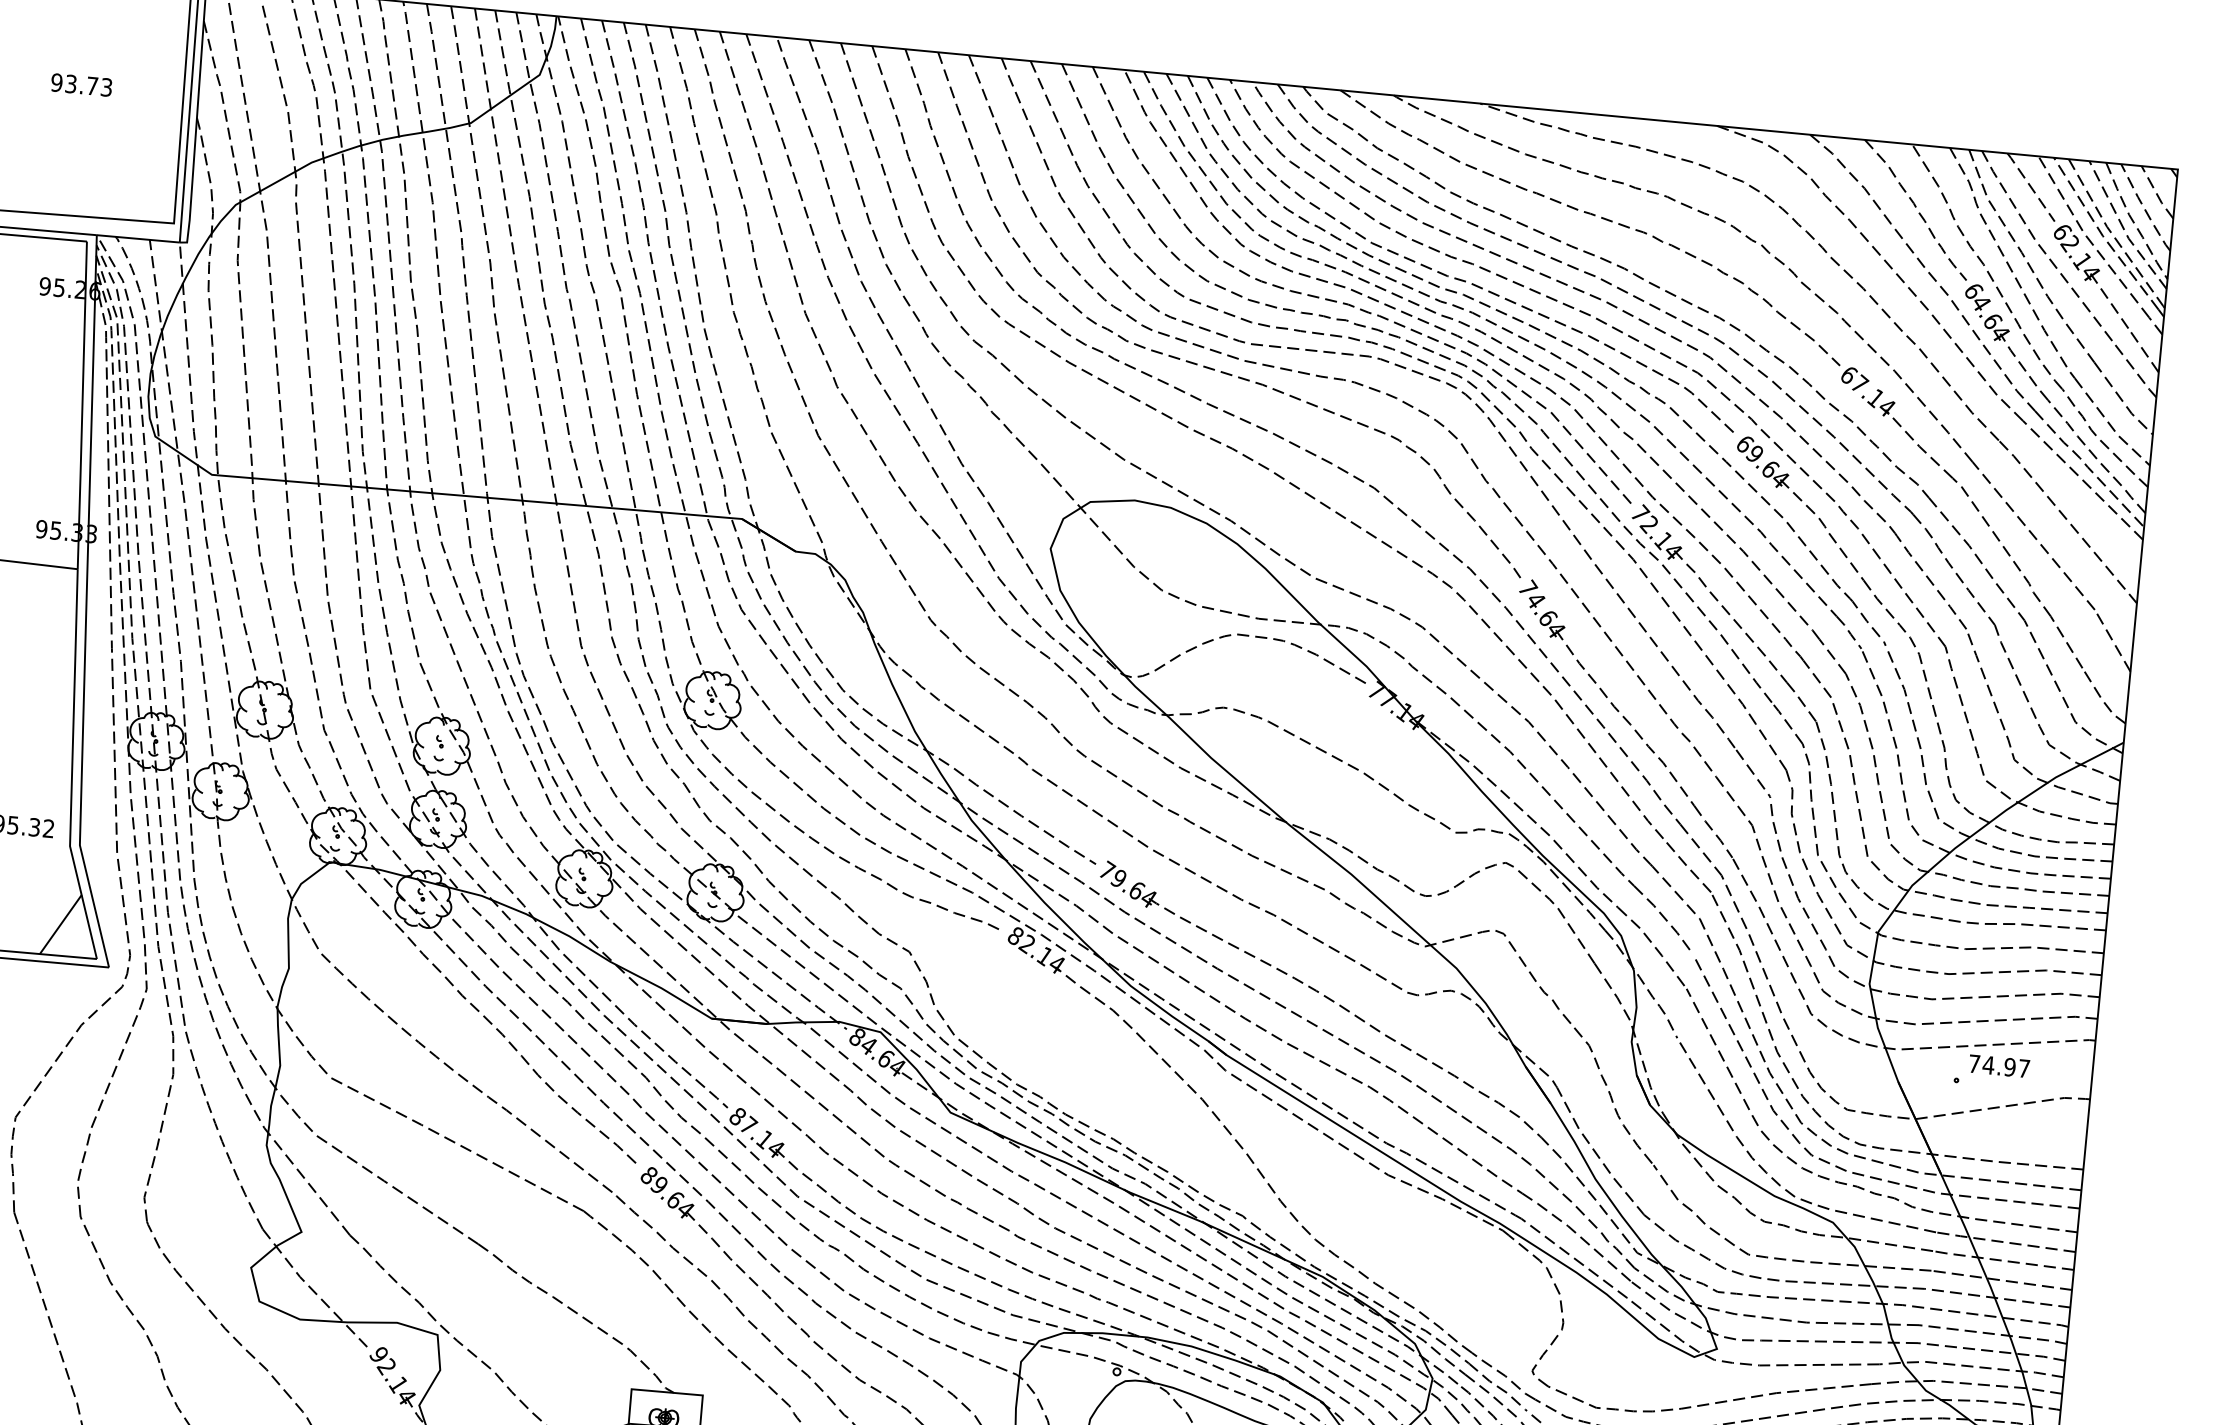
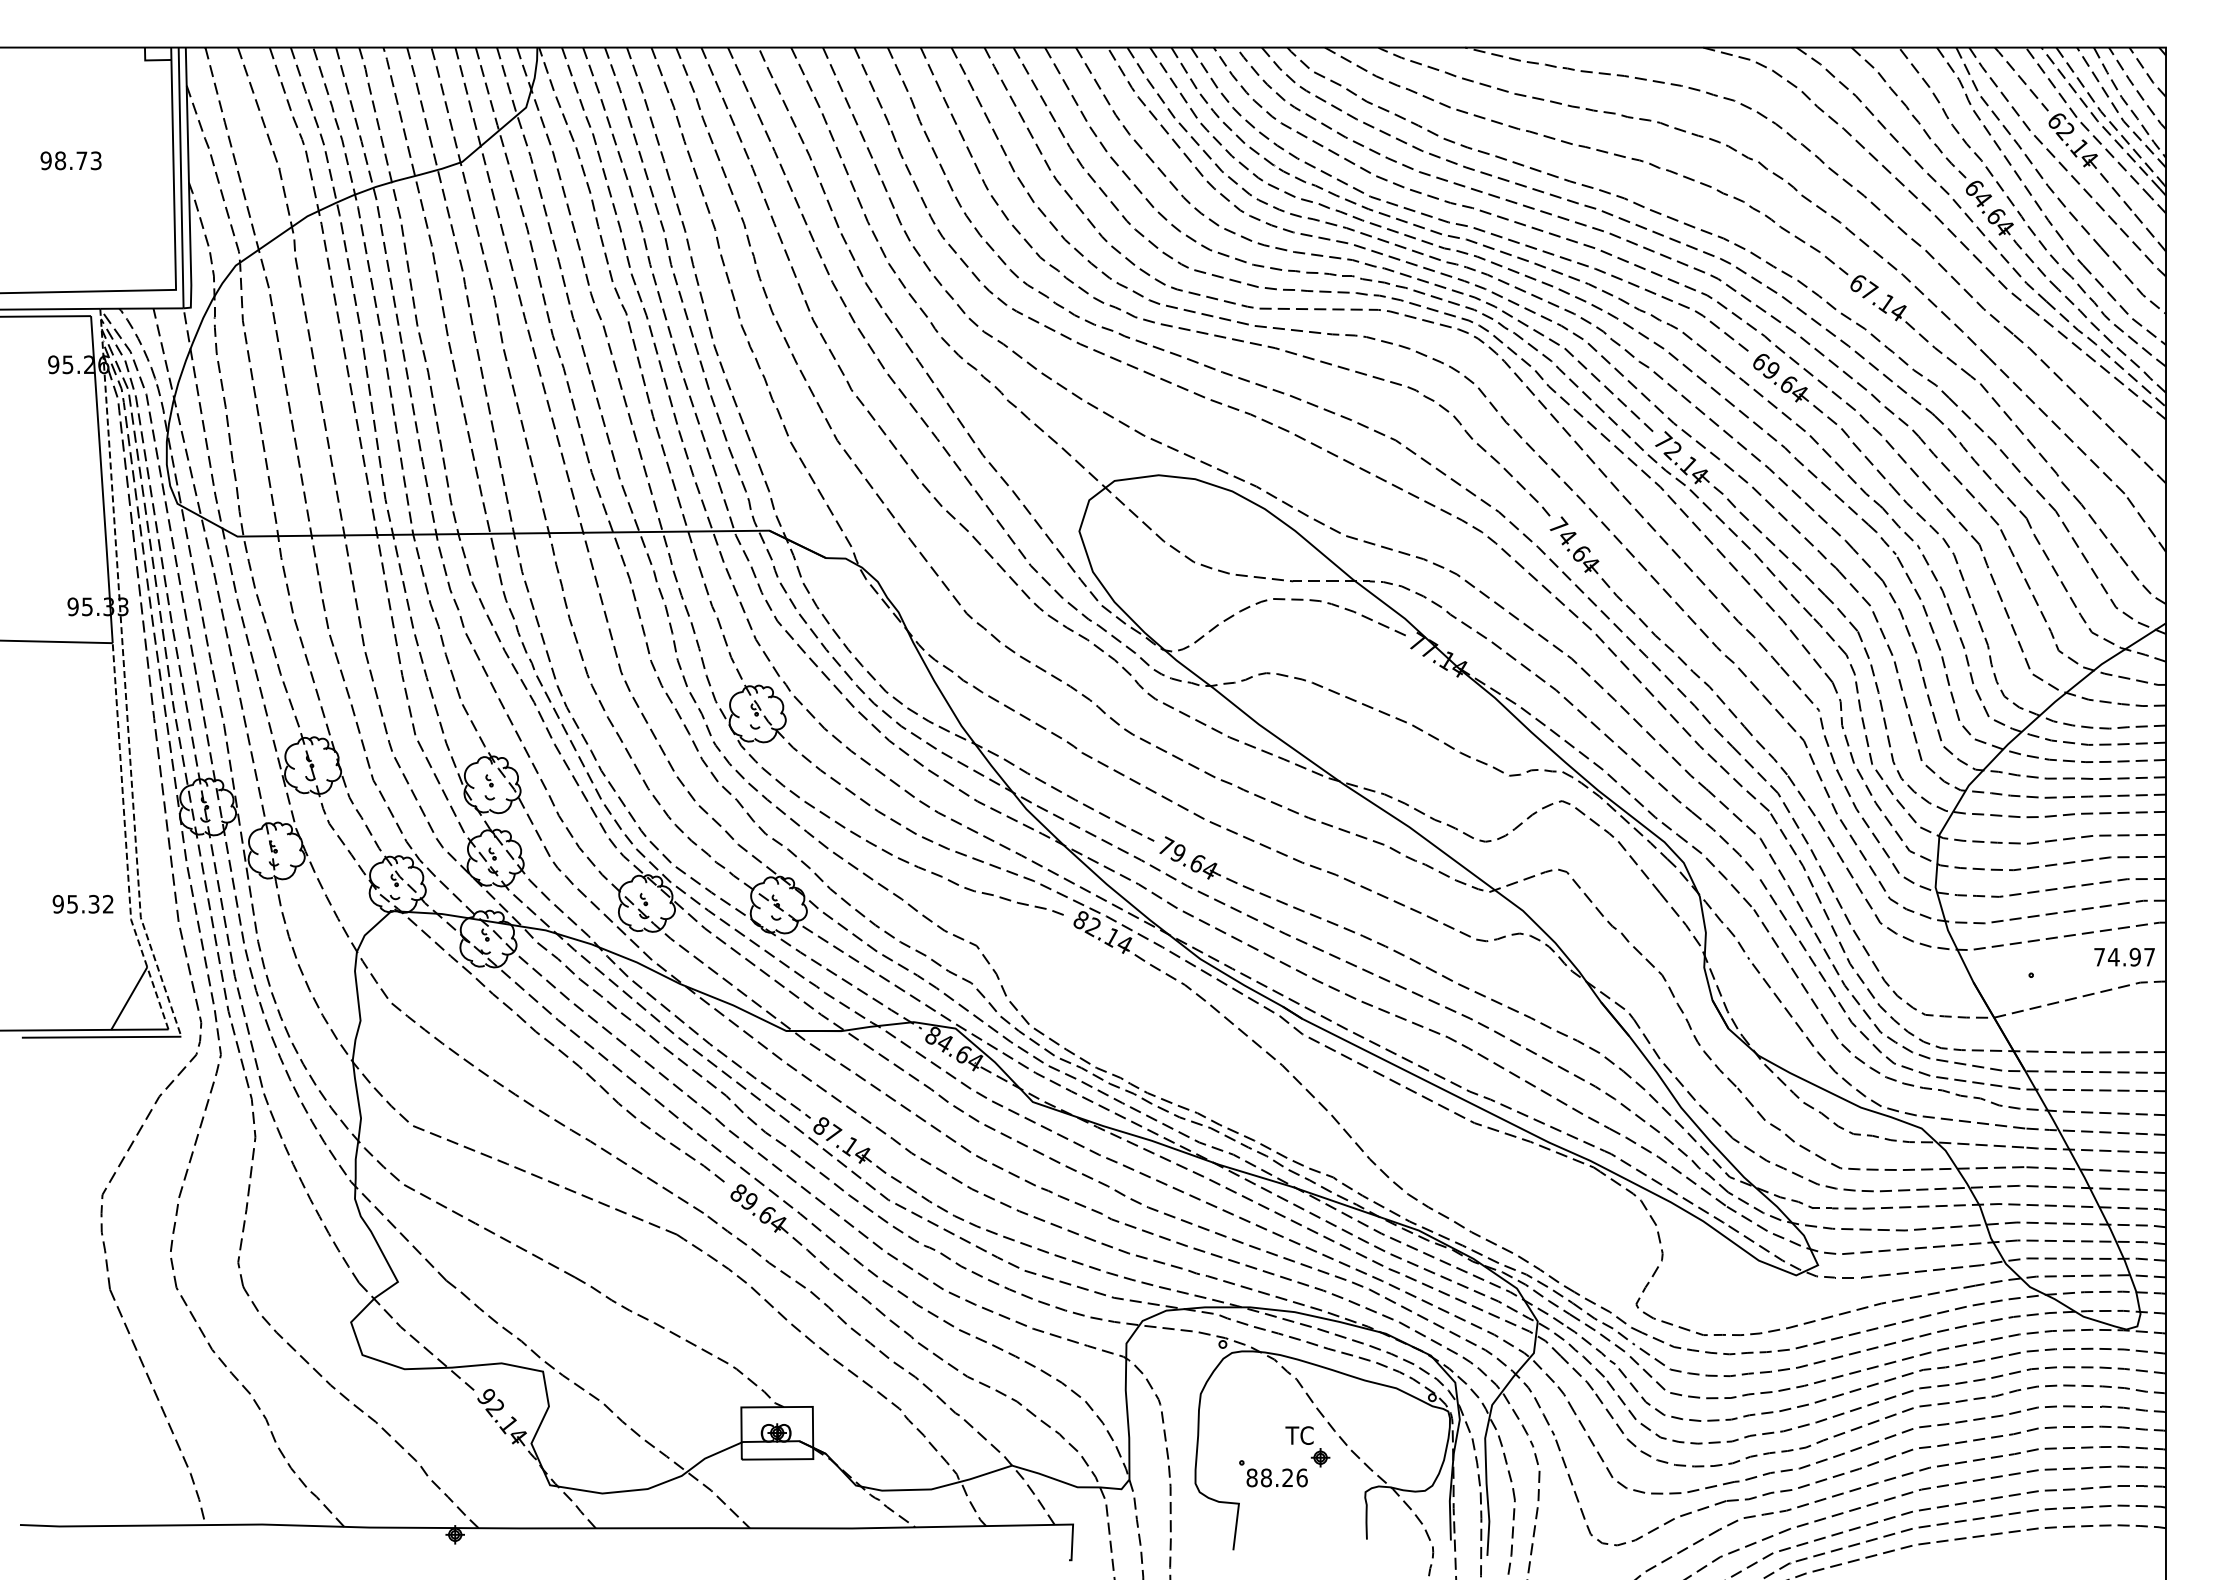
text: (71, 83) -> (60, 160), 93.73 -> 98.73
line: (86, 604) -> (124, 677), solid -> dashed
line: (72, 764) -> (125, 838), solid -> dashed
text: (1999, 1065) -> (2124, 956), moved

